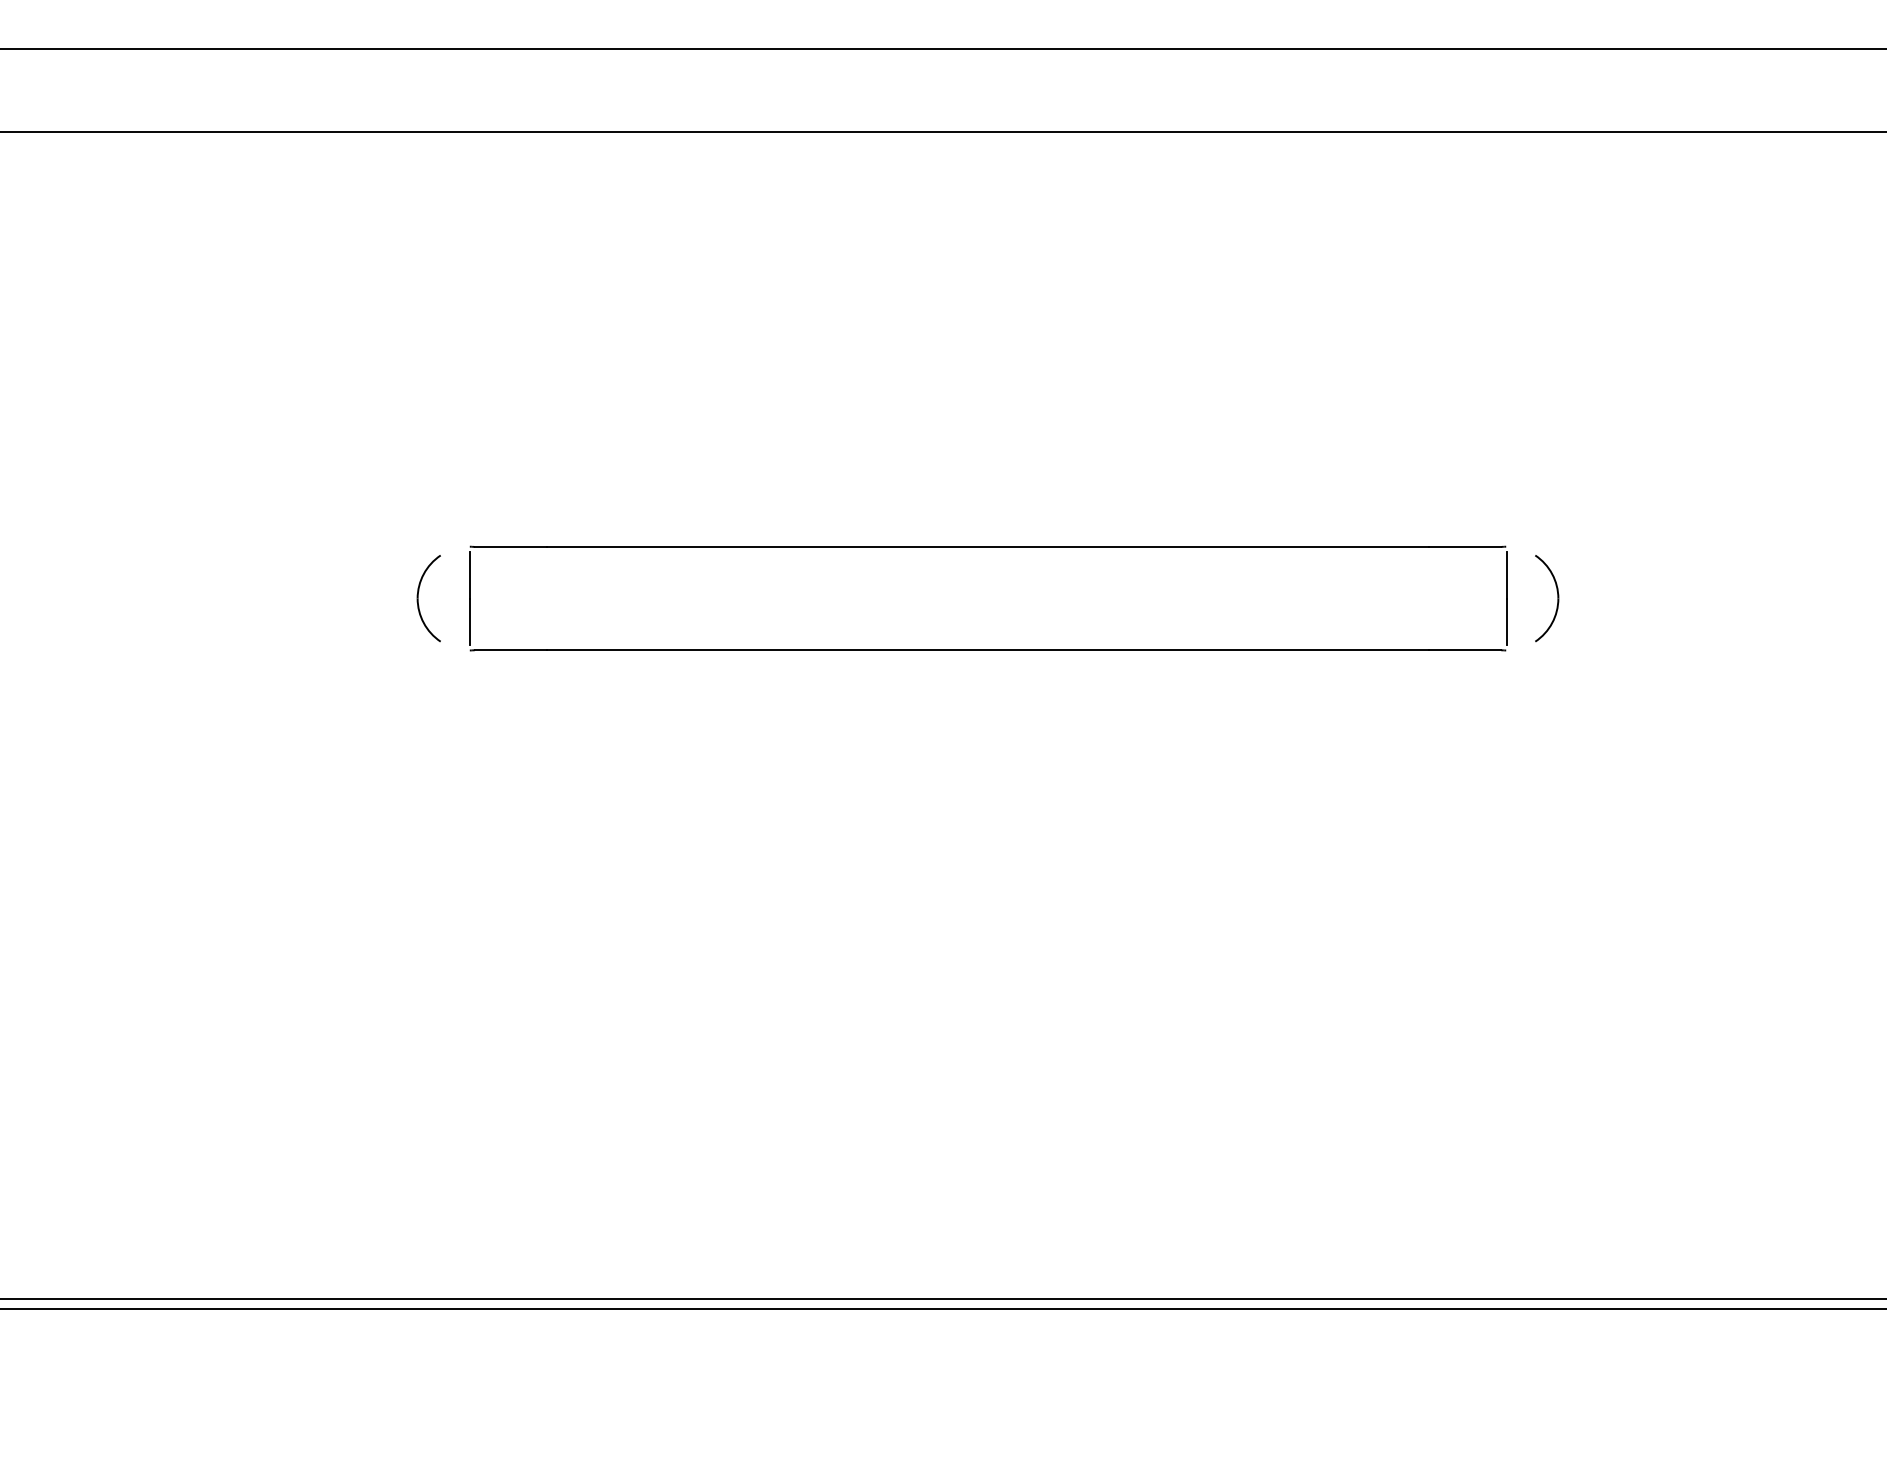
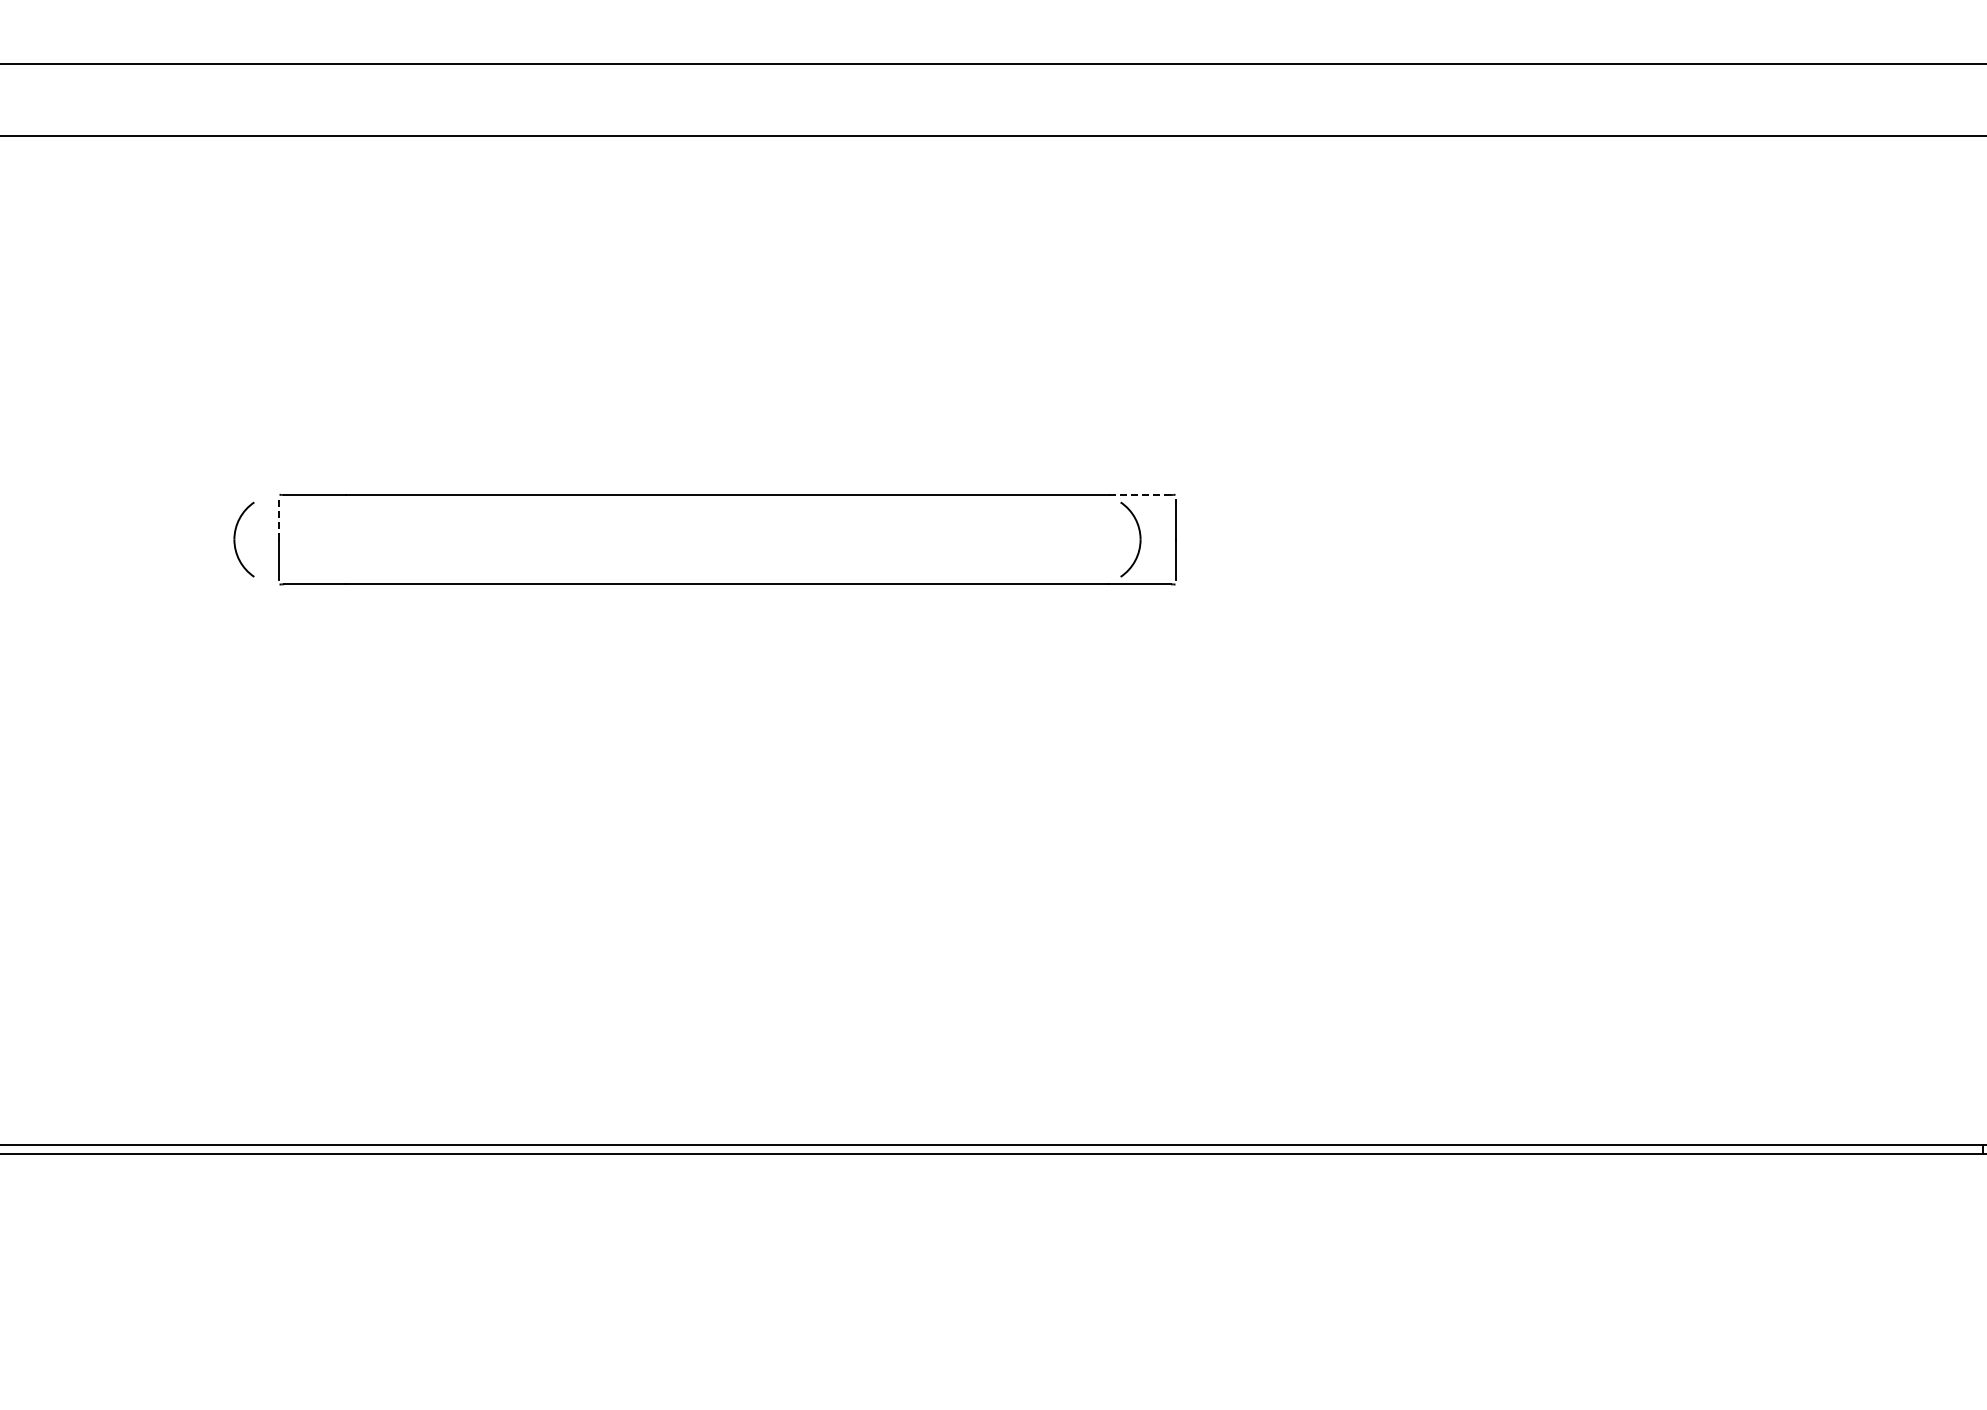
line: (1465, 547) -> (1140, 495), solid -> dashed
line: (469, 575) -> (279, 519), solid -> dashed
part: (1557, 598) -> (1139, 539), moved

